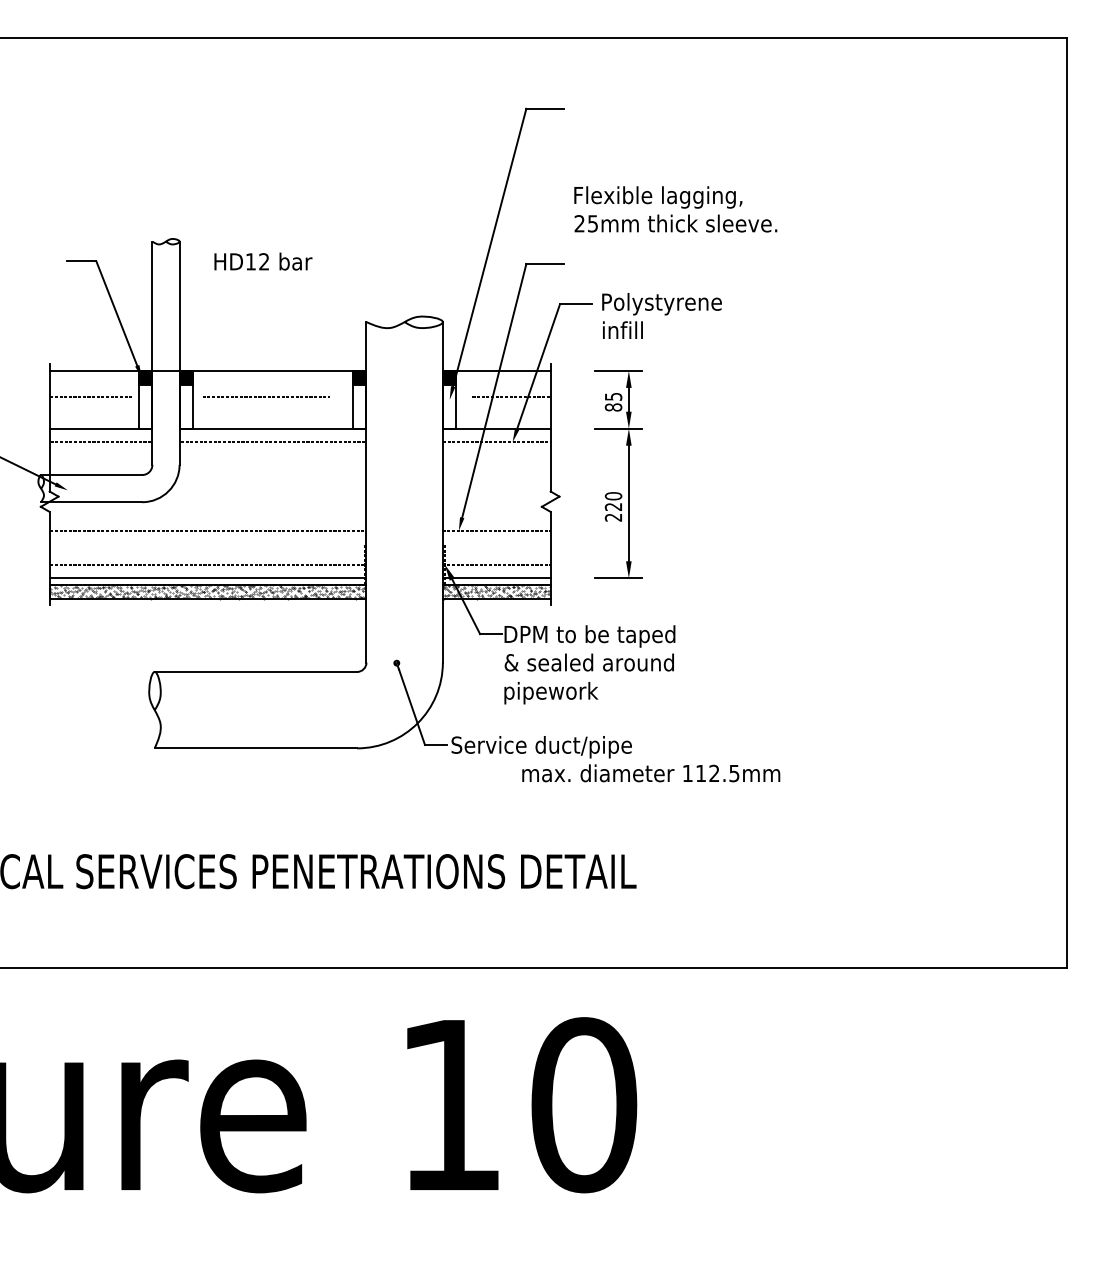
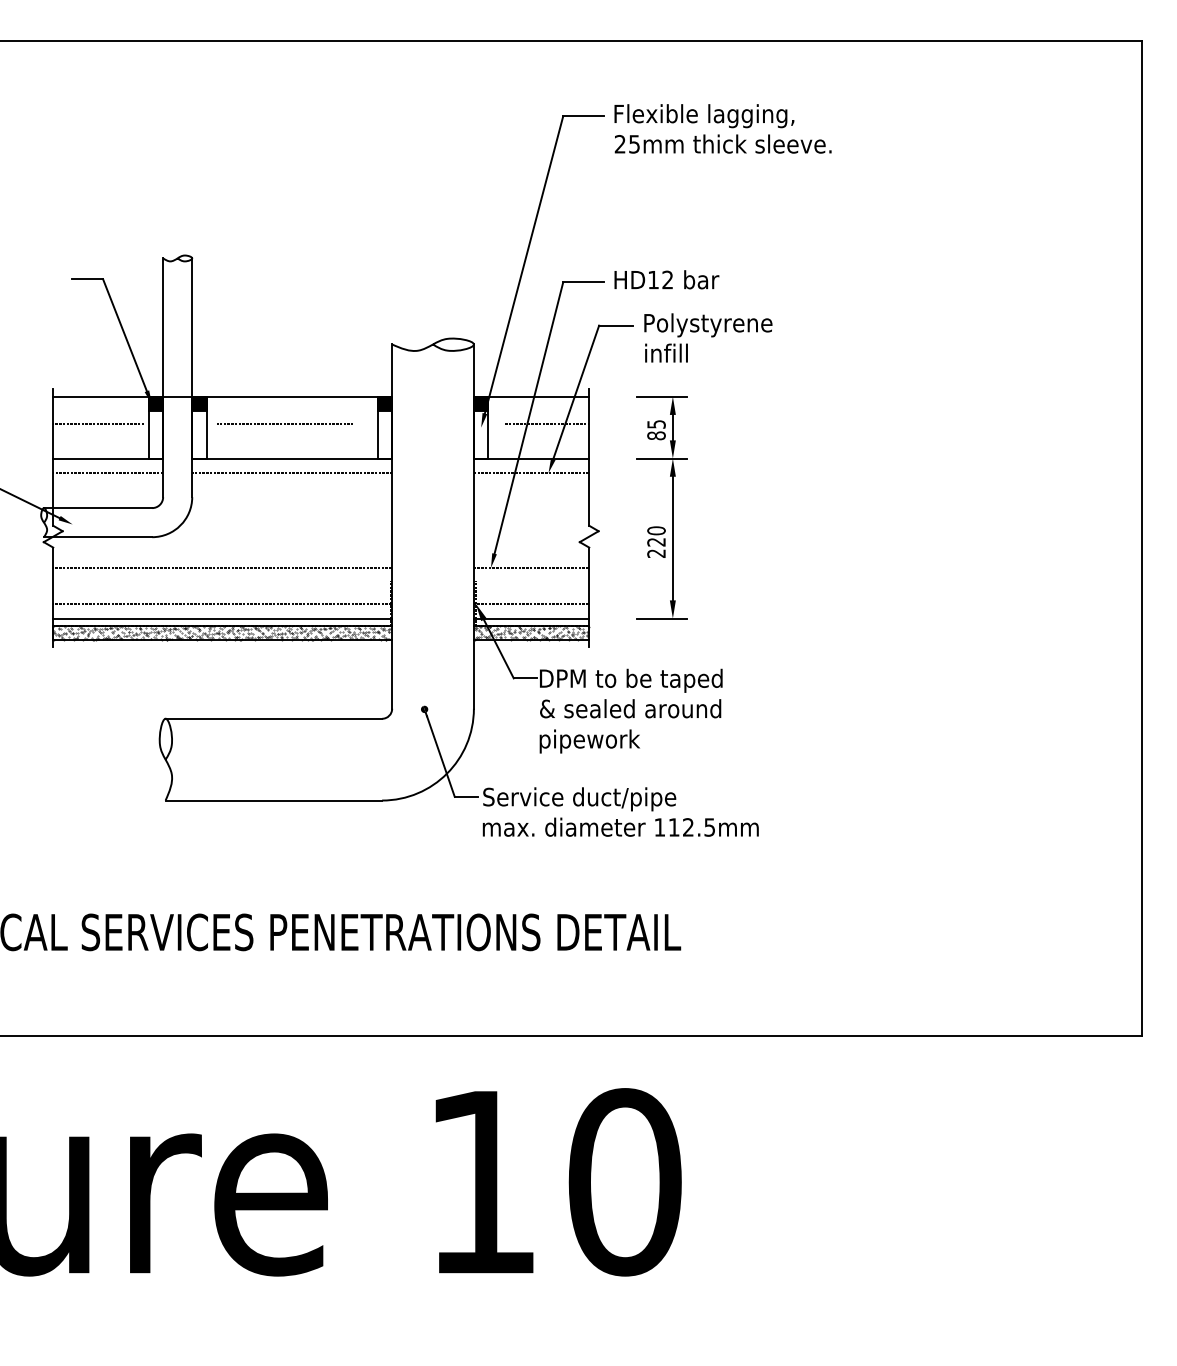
text: (675, 209) -> (722, 128), moved
text: (263, 261) -> (666, 279), moved
text: (650, 772) -> (620, 826), moved

